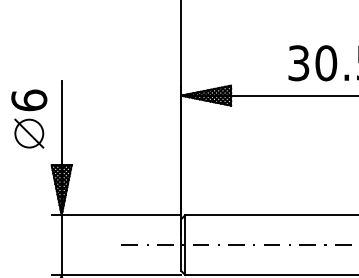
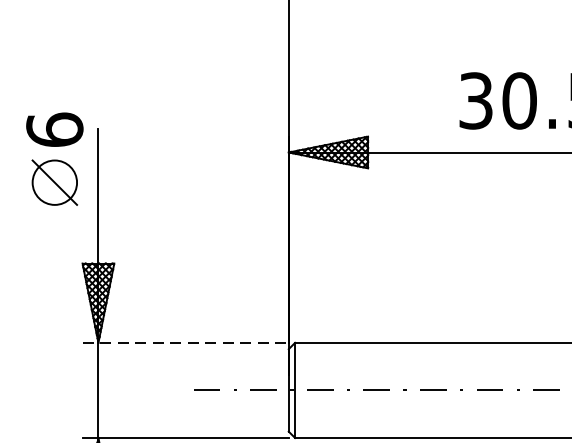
part: (29, 118) -> (55, 158), moved
line: (116, 215) -> (185, 343), solid -> dashed

